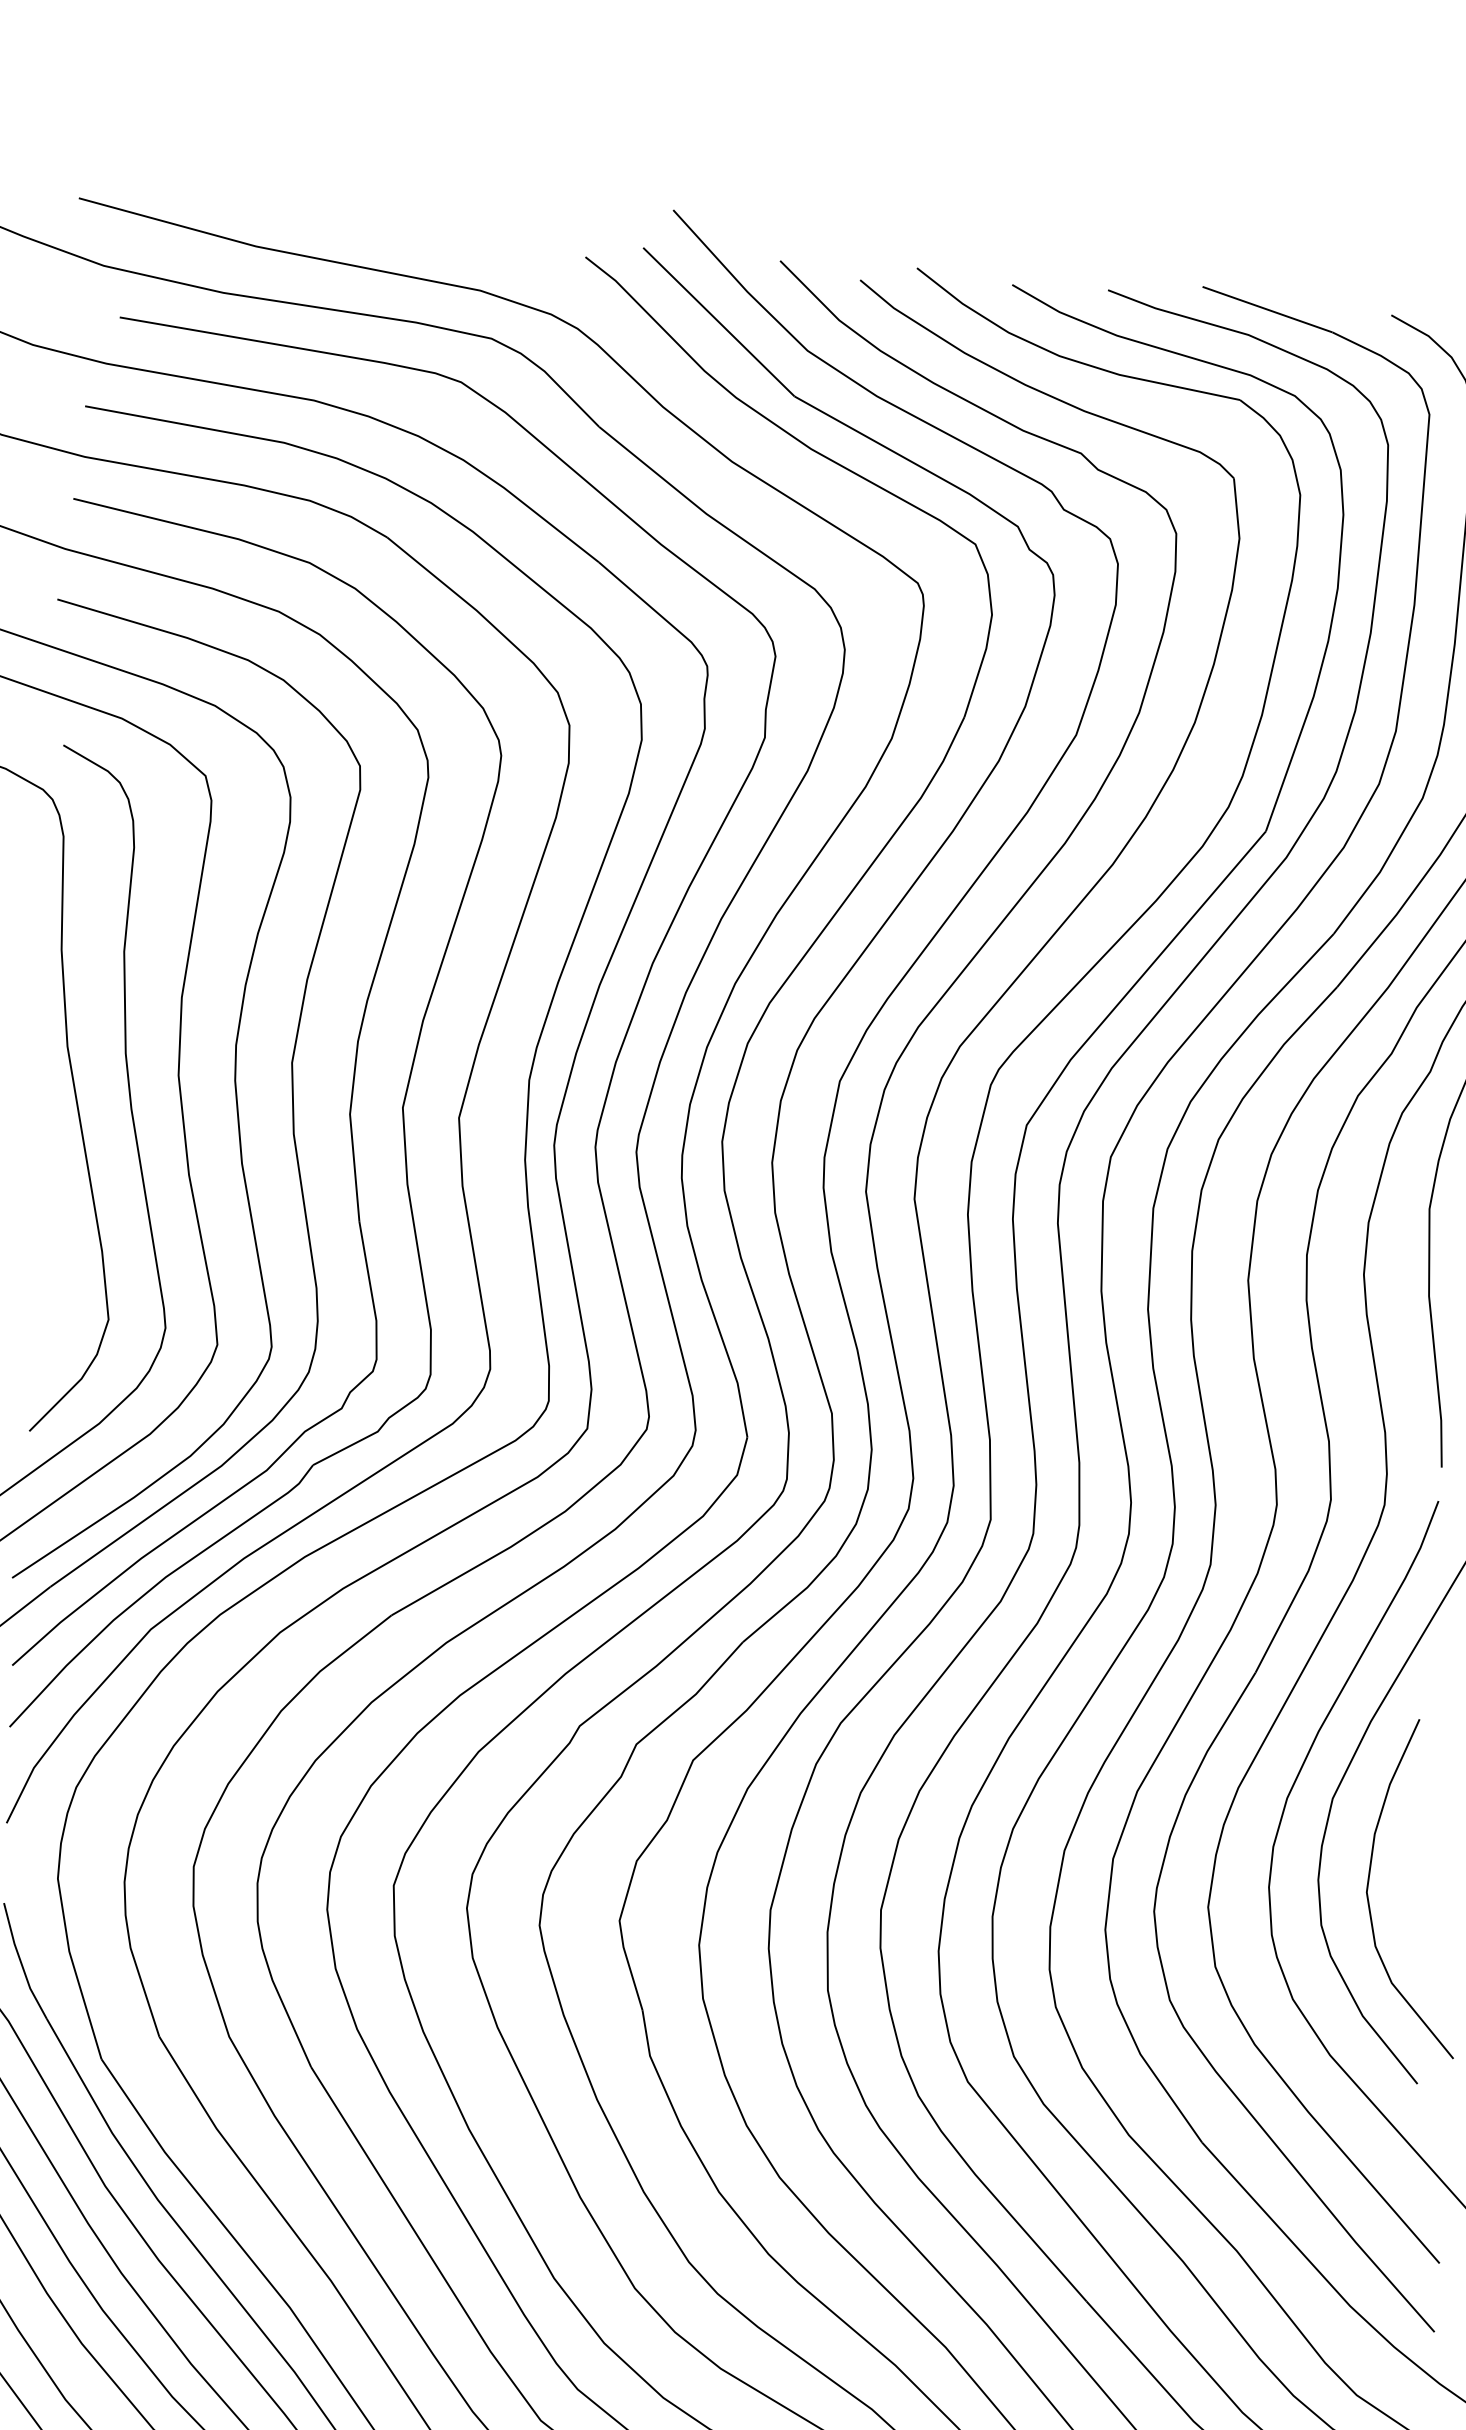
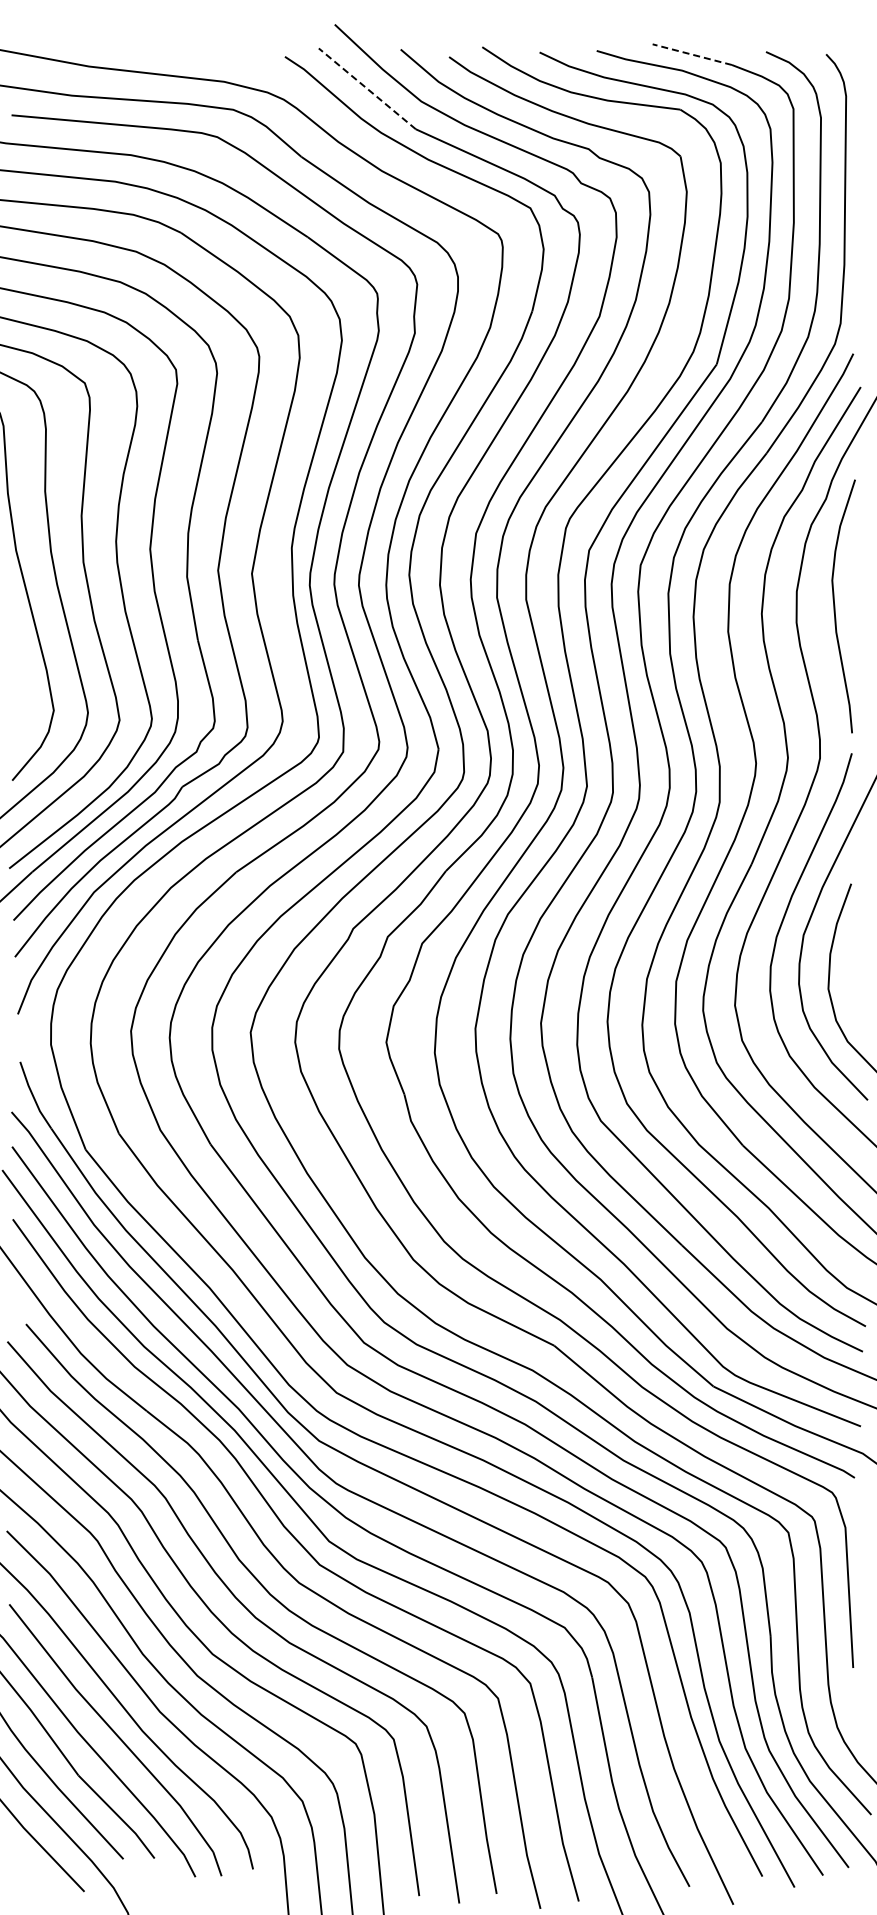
line: (1267, 309) -> (692, 54), solid -> dashed
line: (717, 321) -> (366, 88), solid -> dashed

